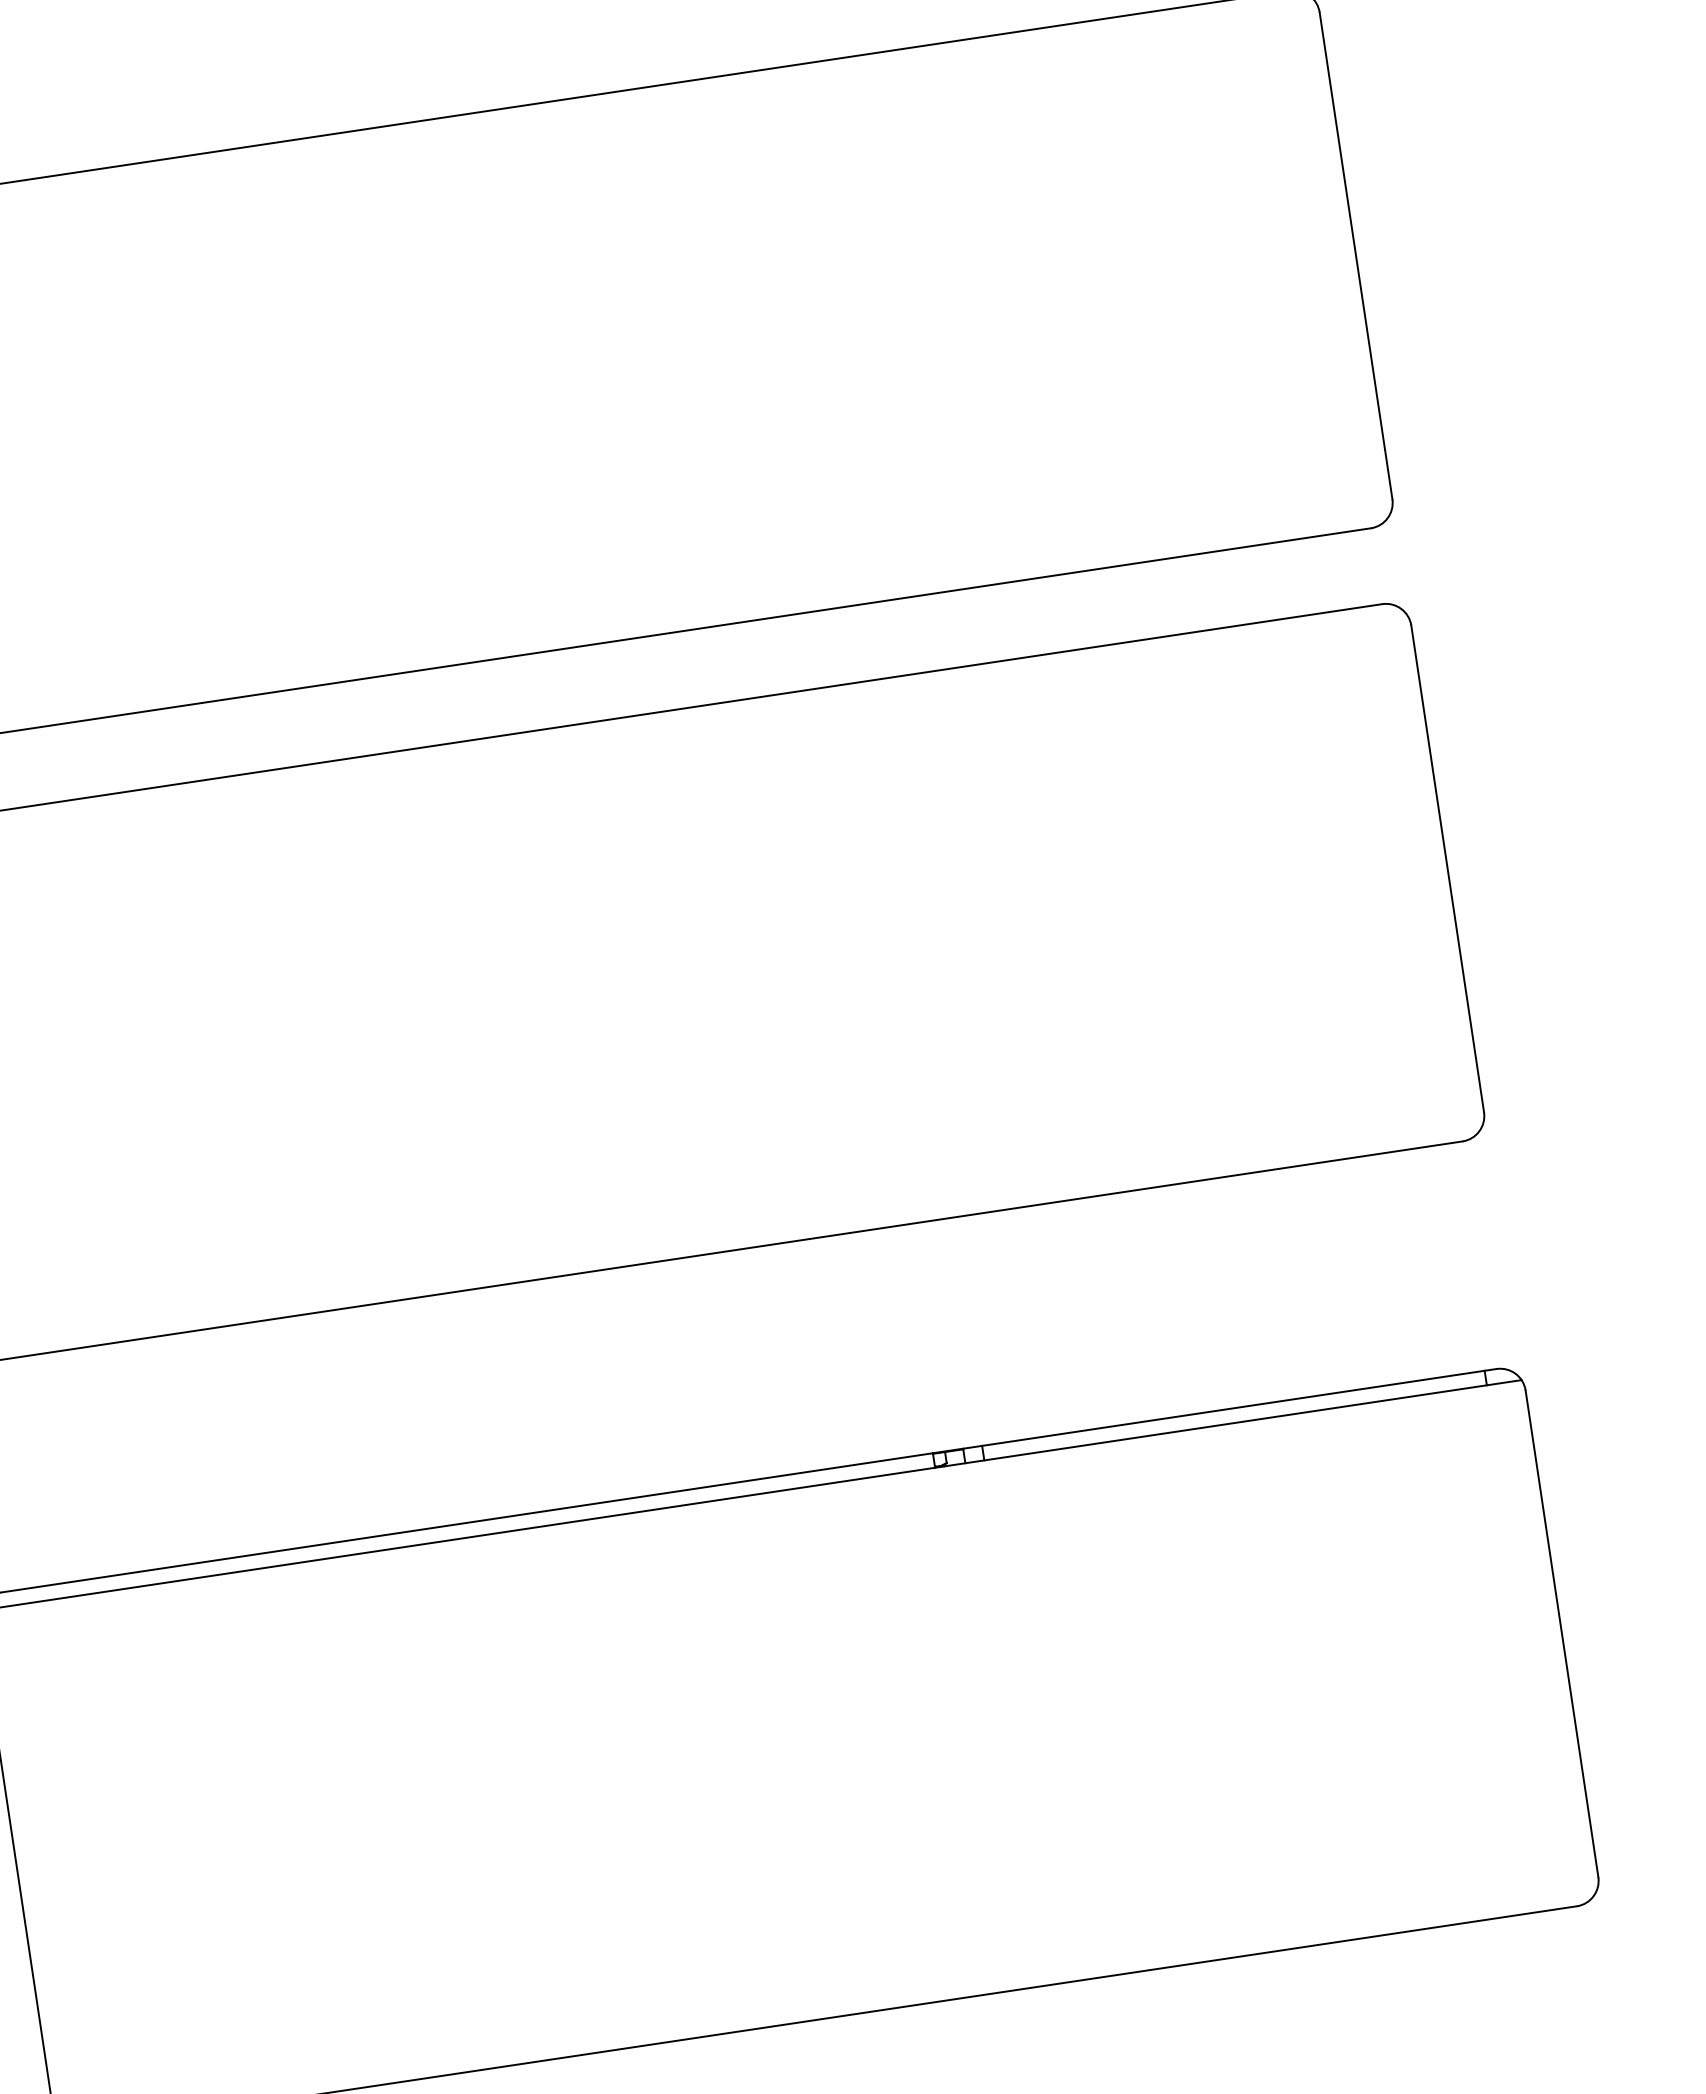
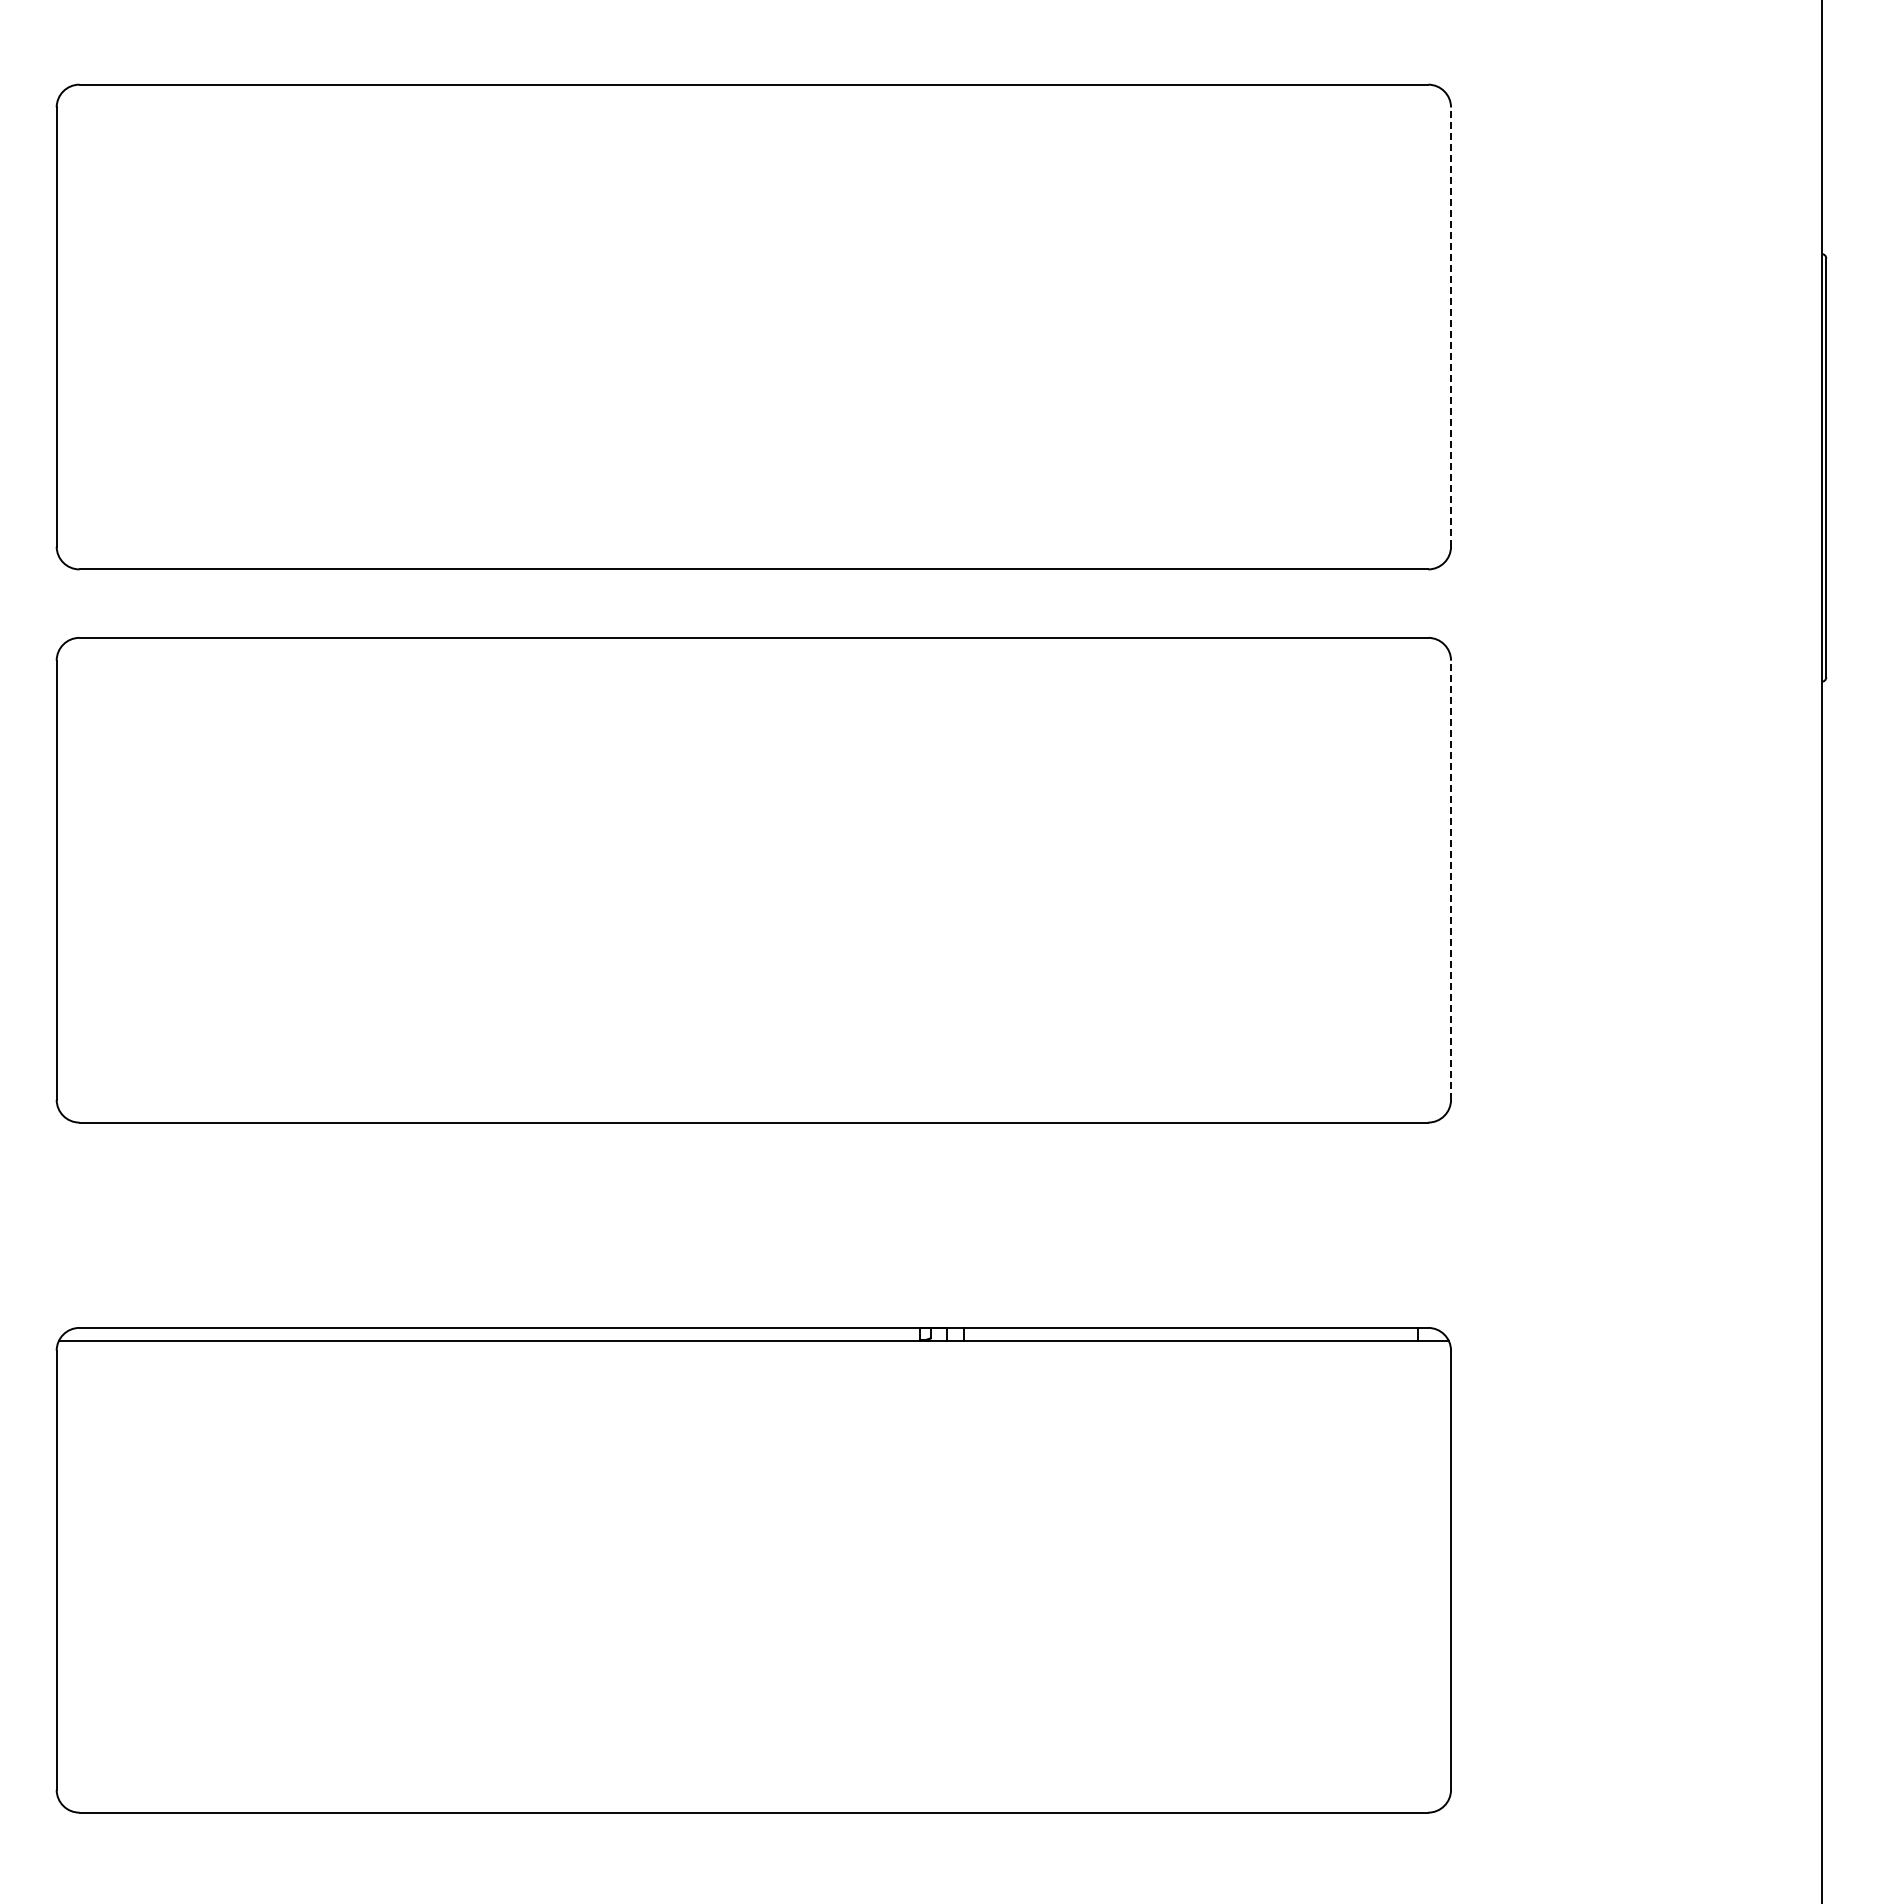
line: (1356, 256) -> (1451, 327), solid -> dashed
line: (1448, 869) -> (1451, 880), solid -> dashed

